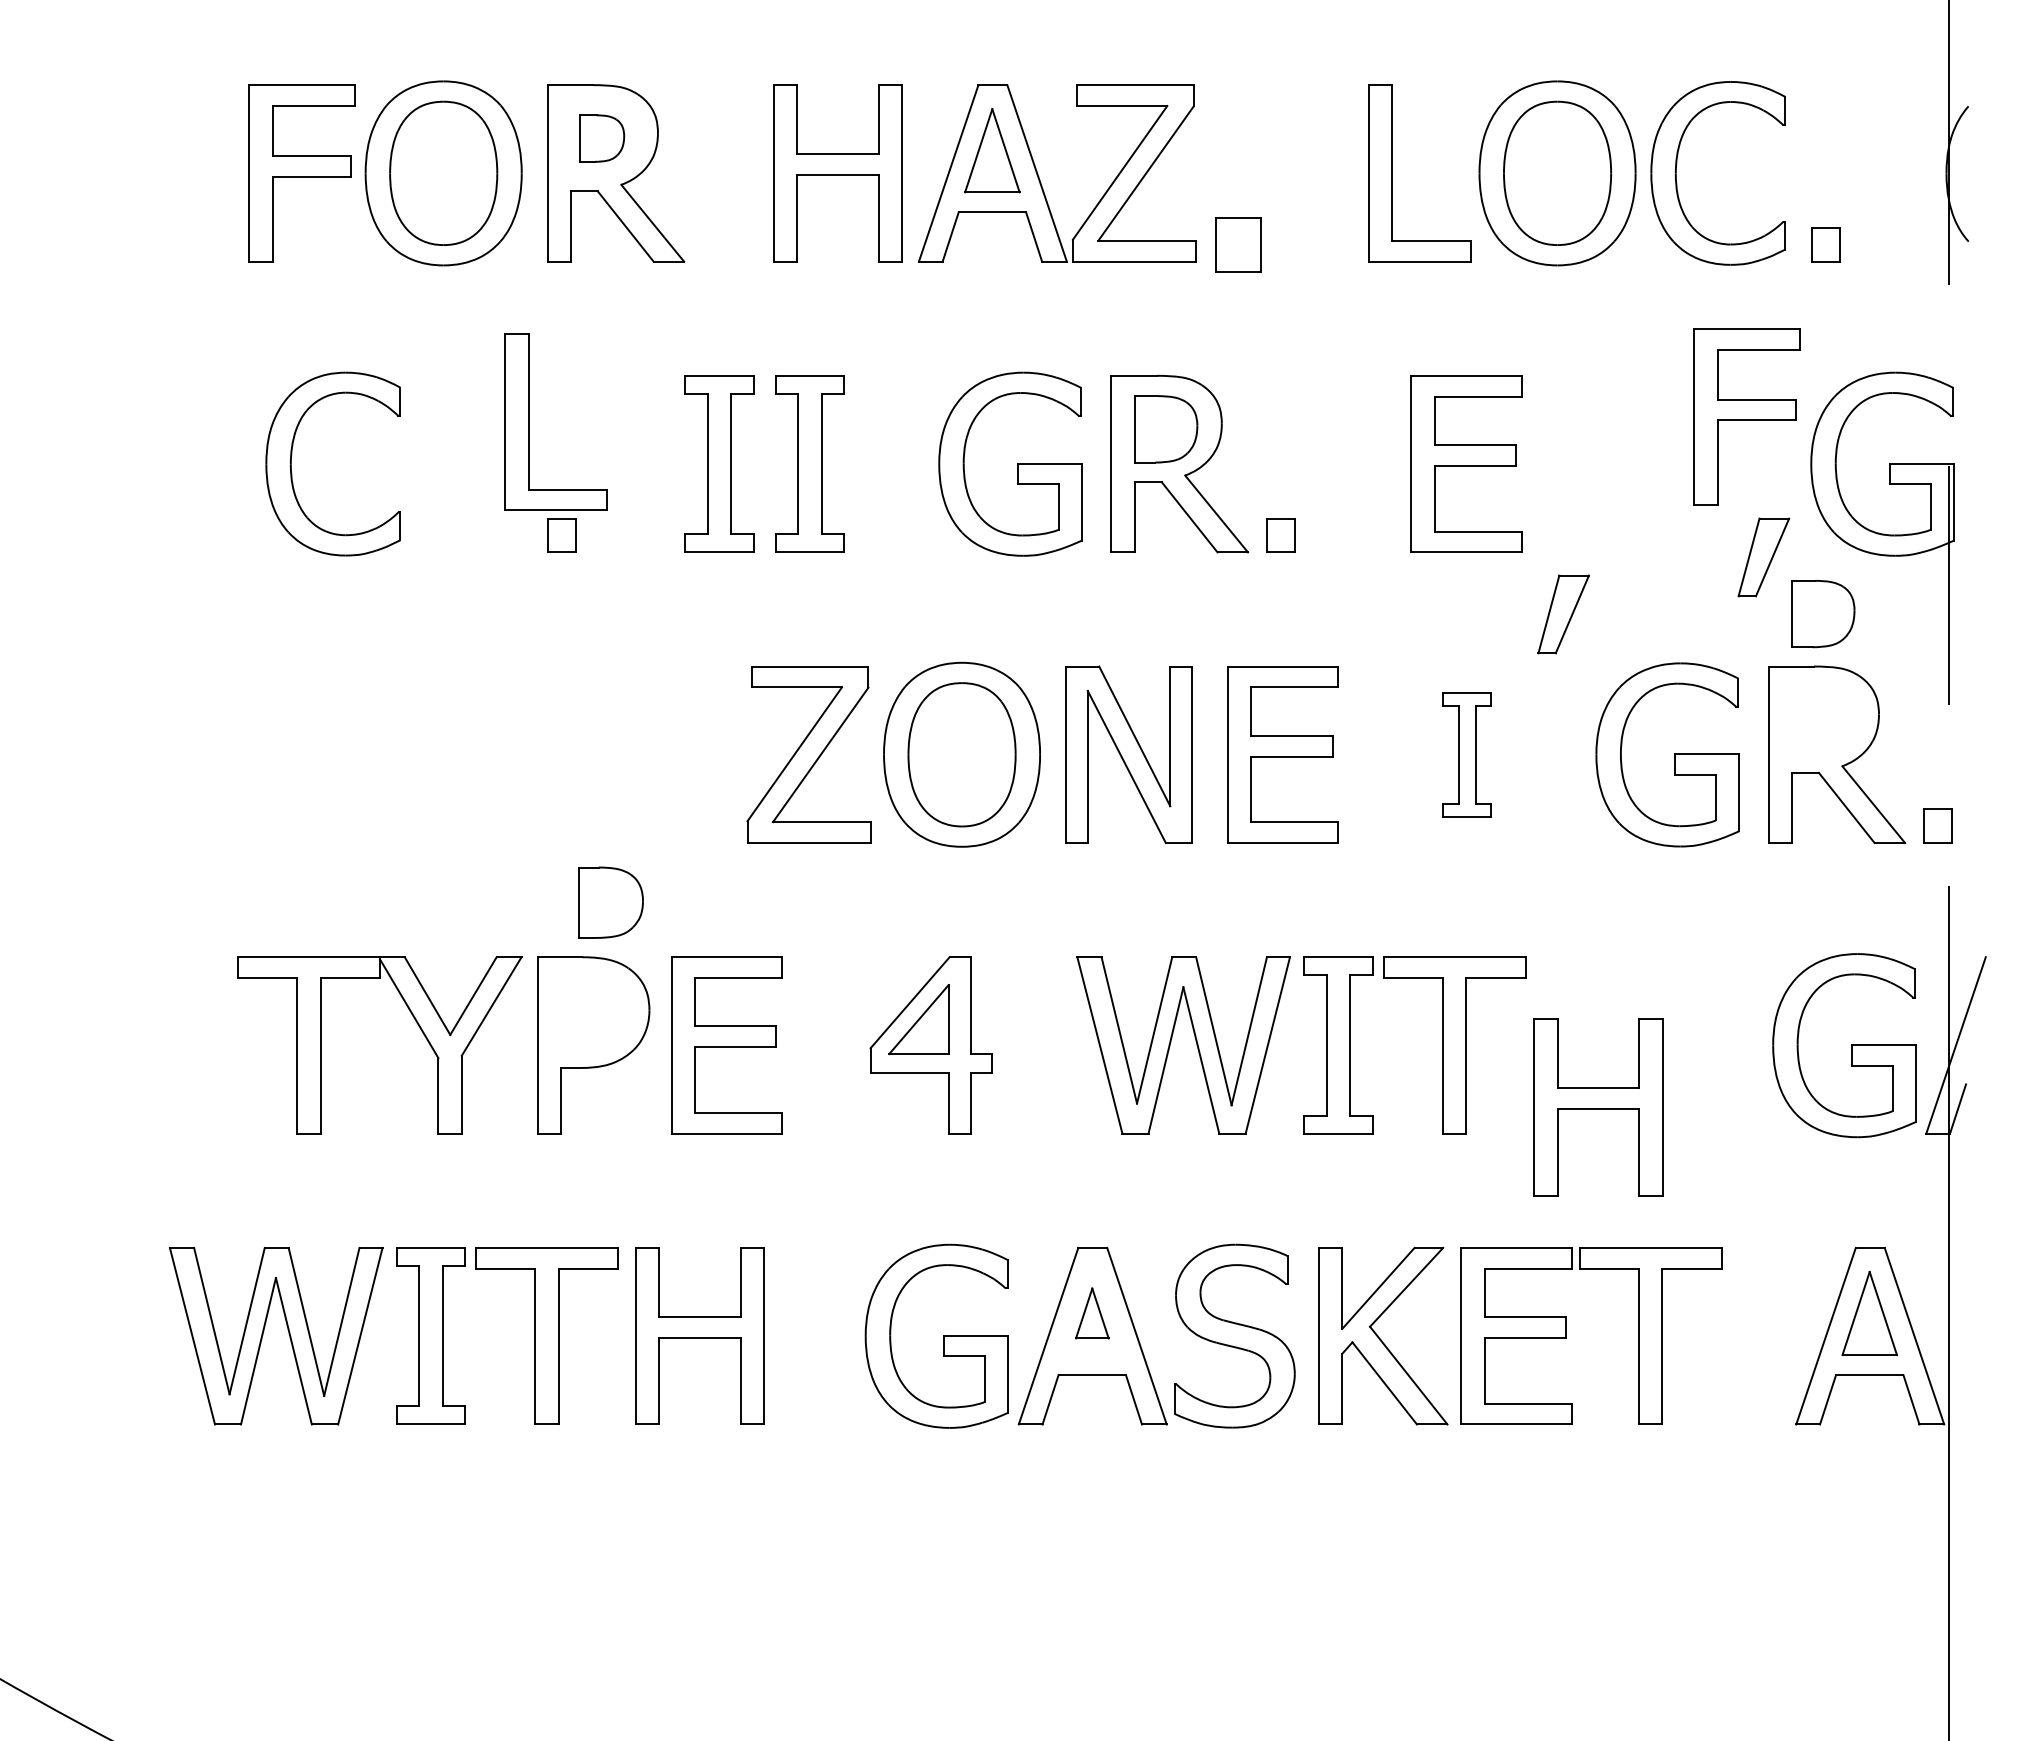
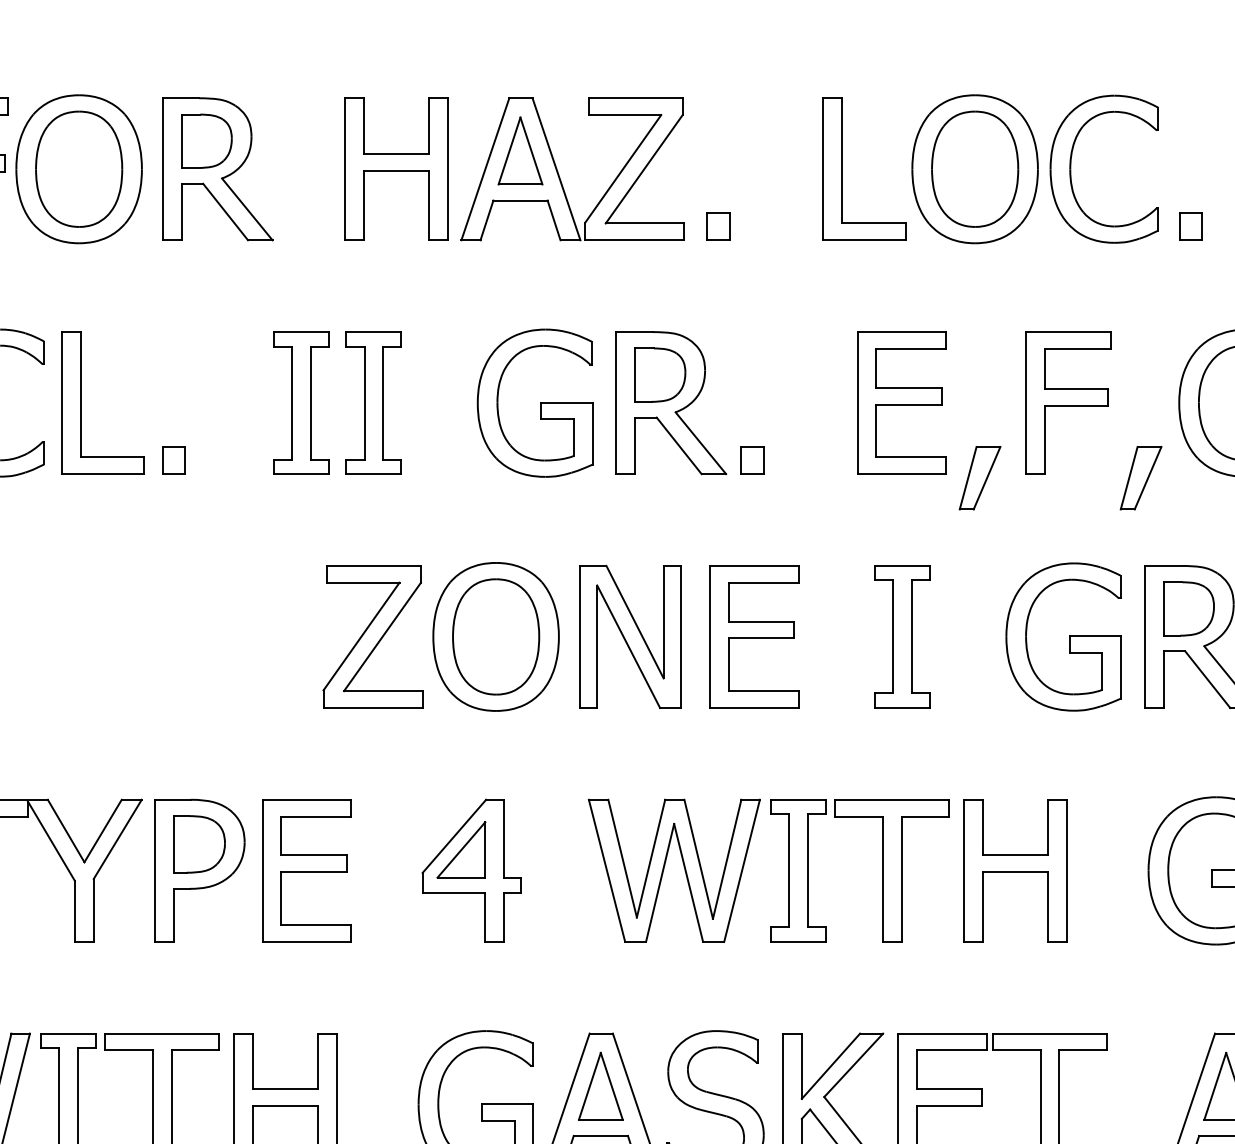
part: (602, 138) -> (206, 141), size x1.43
part: (1237, 244) -> (717, 226), size x0.62
part: (1746, 416) -> (1068, 402), moved
part: (529, 421) -> (81, 402), moved
part: (1563, 614) -> (979, 478), moved
part: (1823, 614) -> (1189, 609), moved
part: (1467, 754) -> (902, 636), size x1.43
part: (610, 902) -> (198, 844), moved
part: (1598, 1107) -> (1015, 870), moved
part: (1092, 1313) -> (601, 1086), size x1.67

